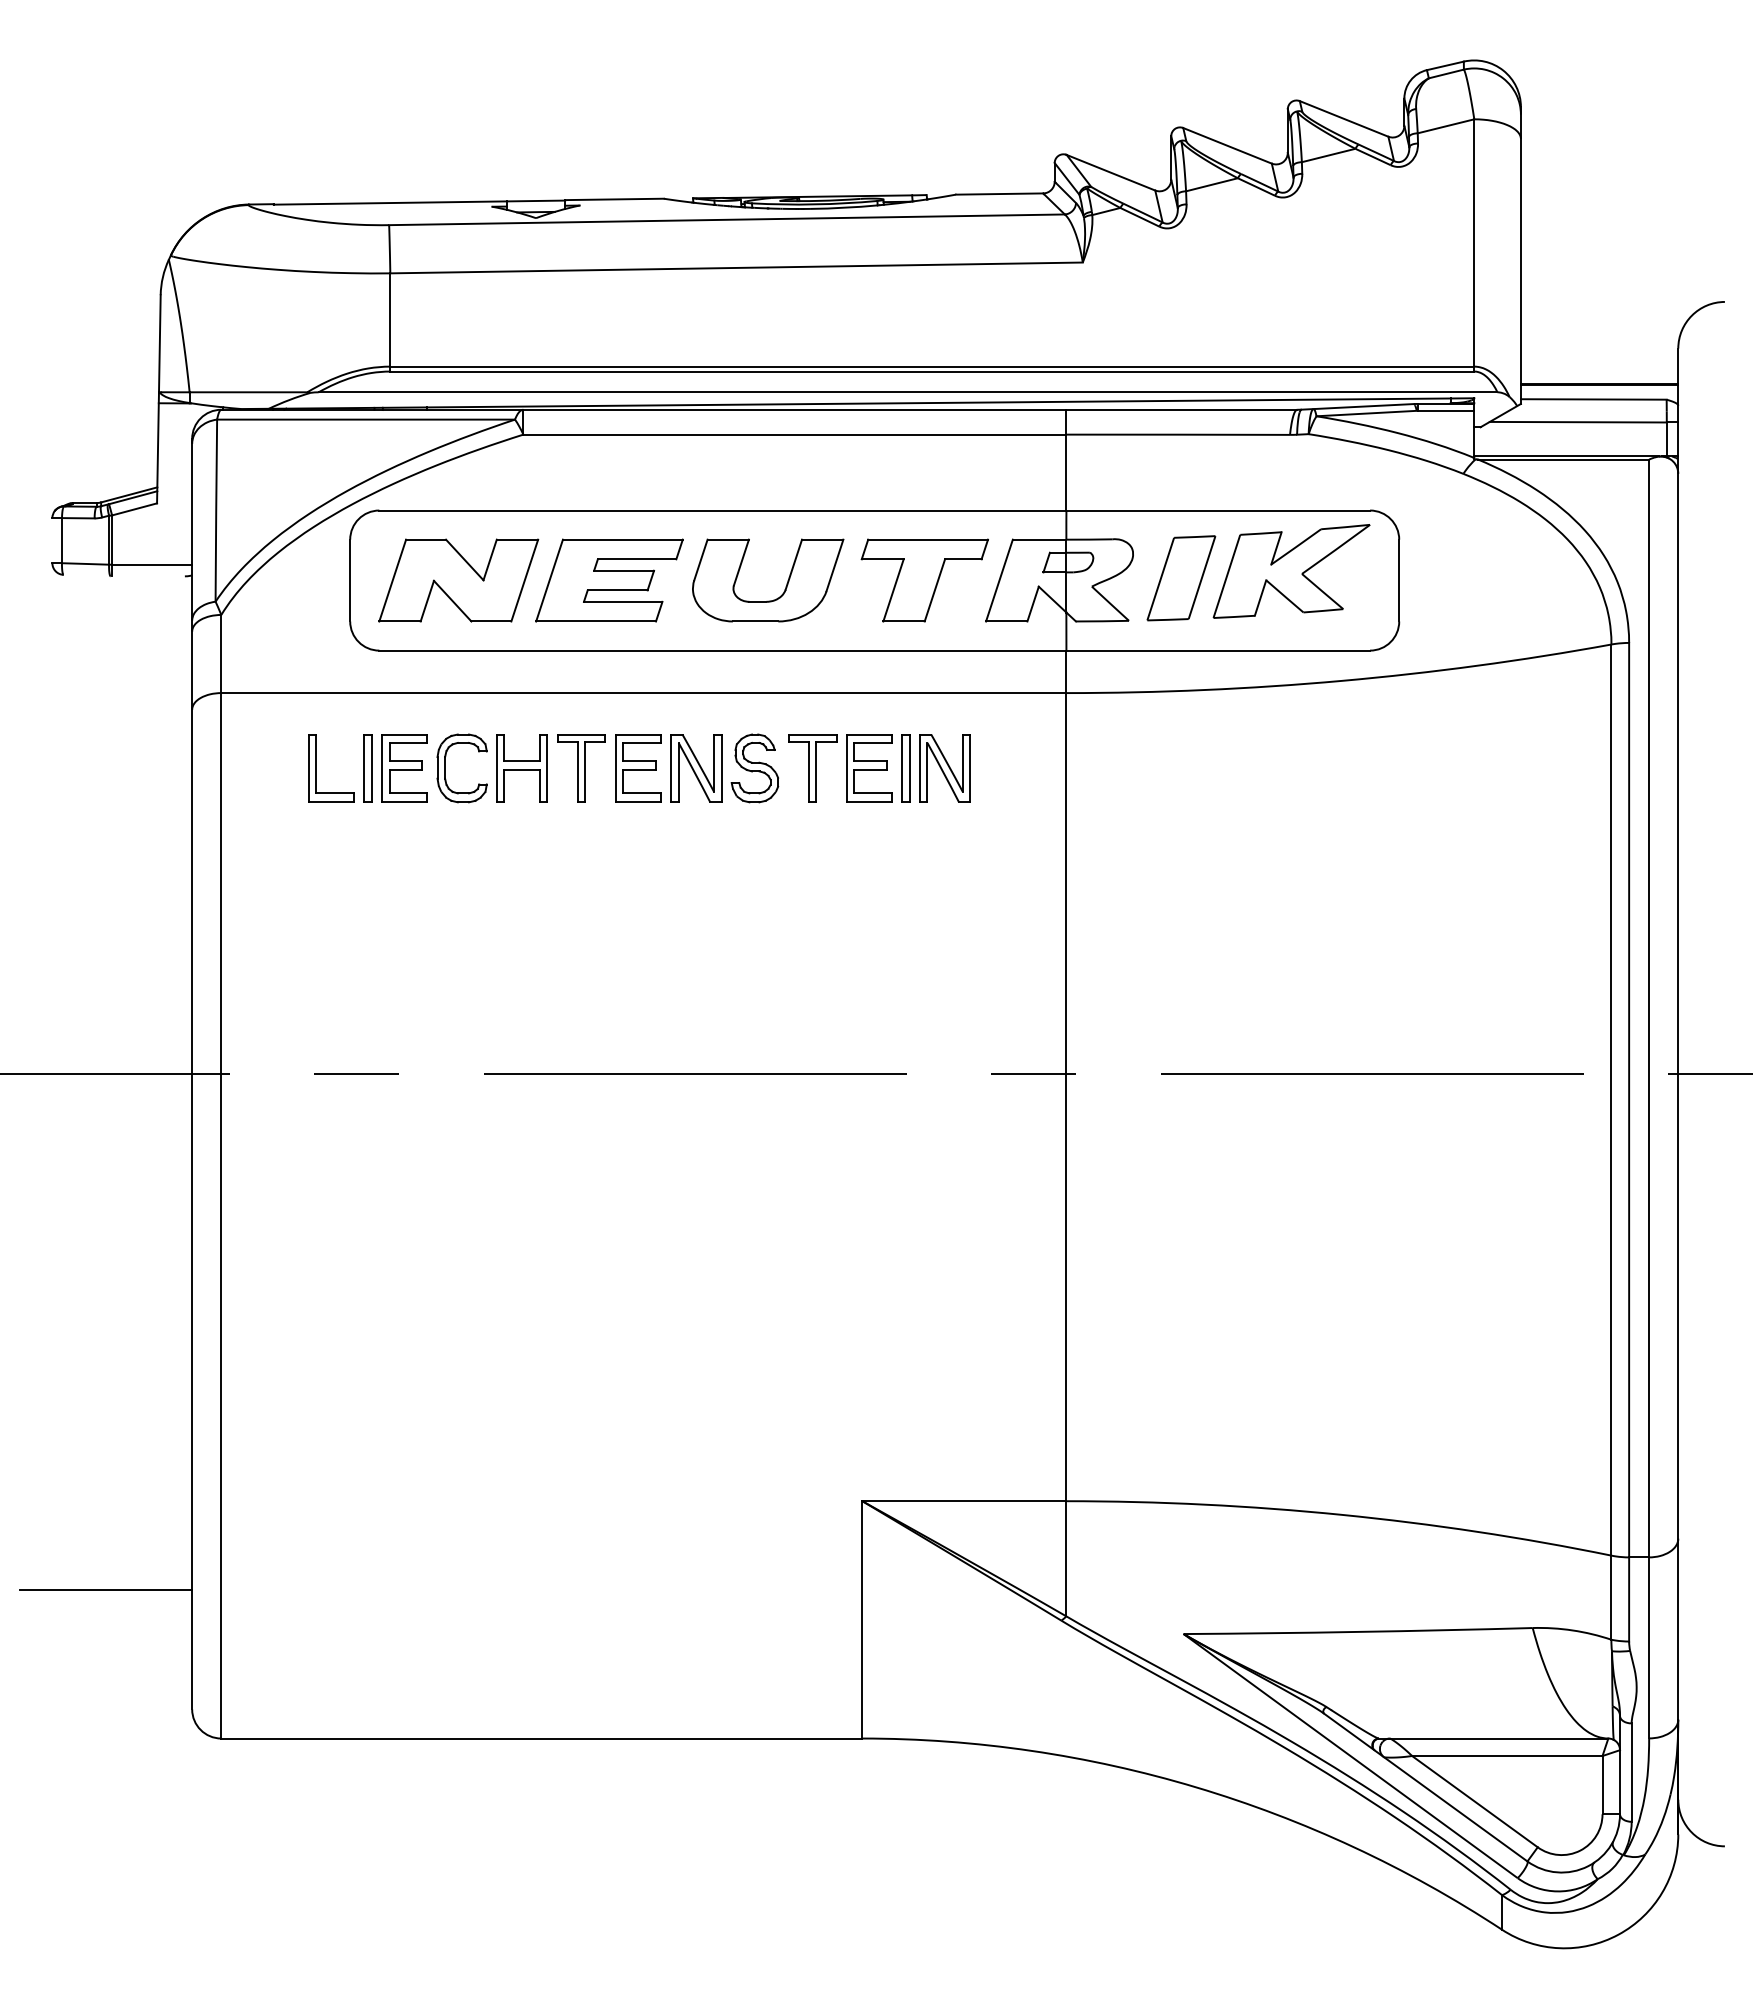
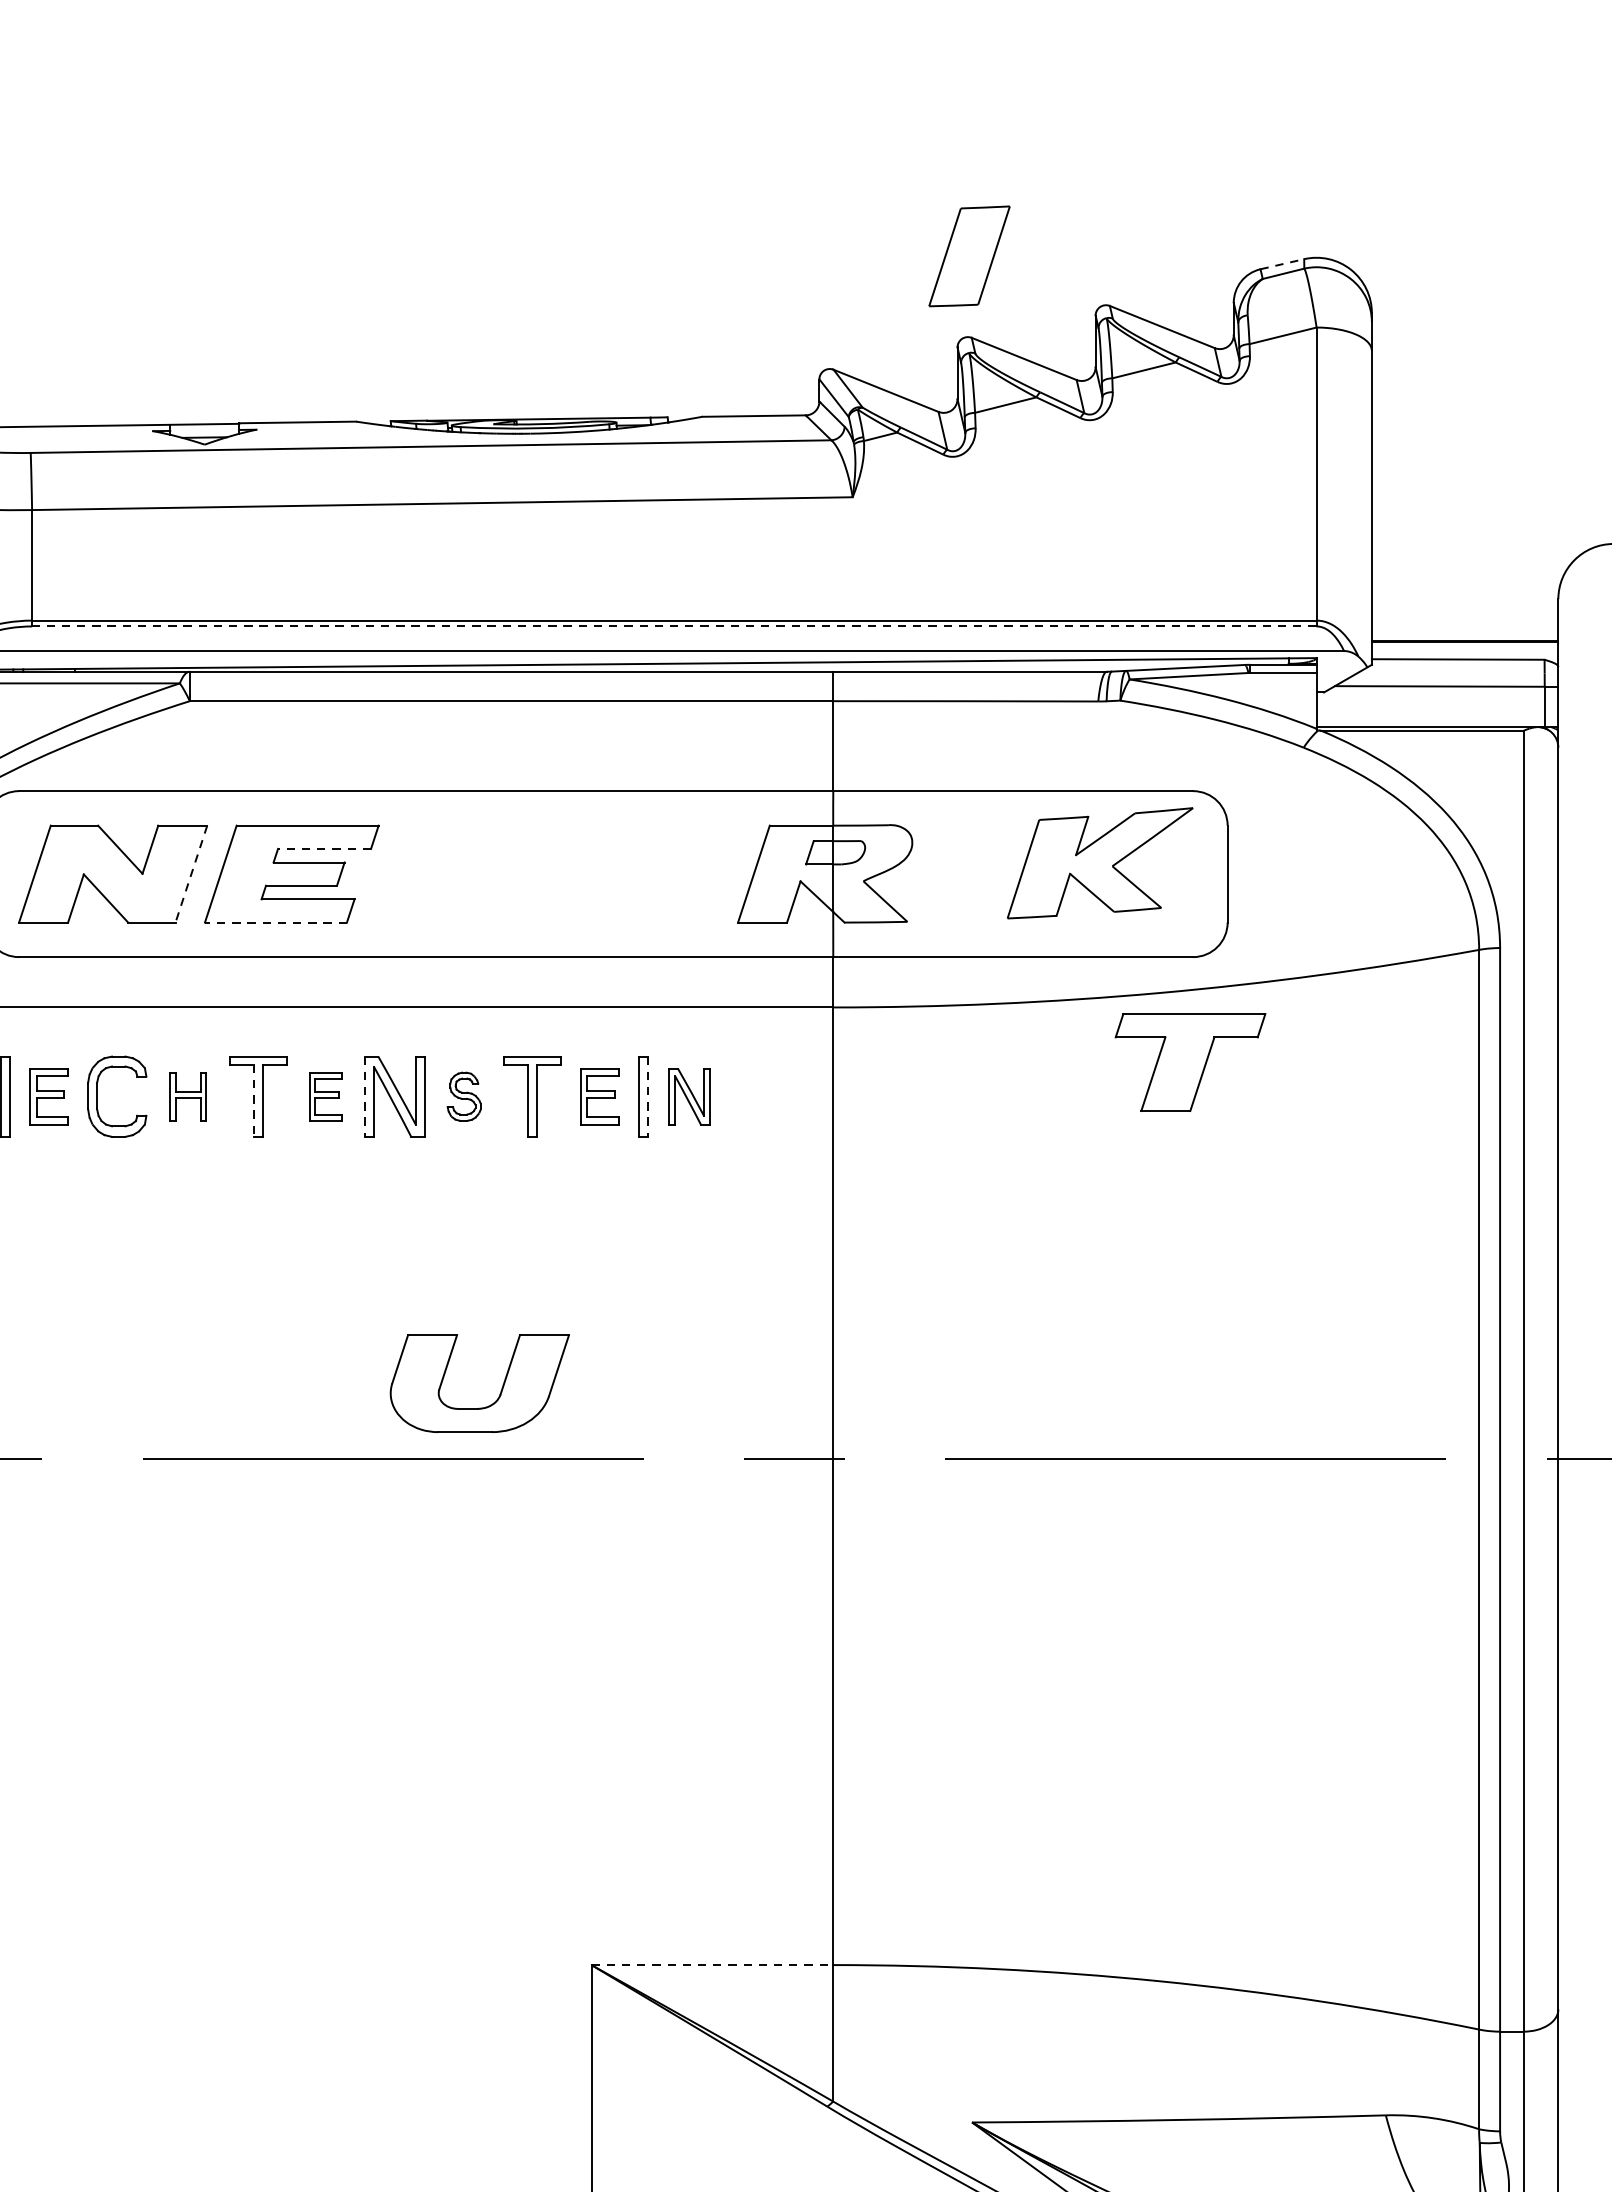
line: (1445, 65) -> (1282, 263), solid -> dashed
line: (932, 371) -> (674, 626), solid -> dashed
line: (636, 559) -> (323, 849), solid -> dashed
part: (1181, 578) -> (969, 256), moved
part: (924, 580) -> (1190, 1062), moved
line: (524, 581) -> (191, 875), solid -> dashed
part: (785, 586) -> (500, 1390), moved
line: (596, 621) -> (276, 922), solid -> dashed
part: (404, 768) -> (48, 1096), size x0.7
part: (521, 768) -> (187, 1096), size x0.6
part: (638, 768) -> (326, 1096), size x0.6
line: (671, 768) -> (365, 1096), solid -> dashed
part: (754, 768) -> (463, 1096), size x0.6
part: (869, 768) -> (599, 1096), size x0.7
line: (909, 768) -> (647, 1096), solid -> dashed
part: (944, 768) -> (688, 1096), size x0.7
line: (577, 772) -> (253, 1101), solid -> dashed
line: (964, 1501) -> (712, 1965), solid -> dashed

